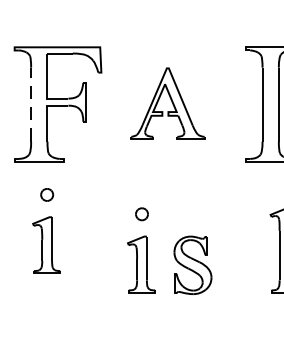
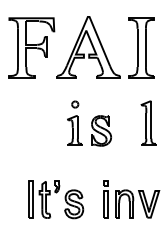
line: (30, 103) -> (17, 47), dashed -> solid
part: (167, 103) -> (88, 47), size x1.67
part: (45, 229) -> (25, 112), removed

